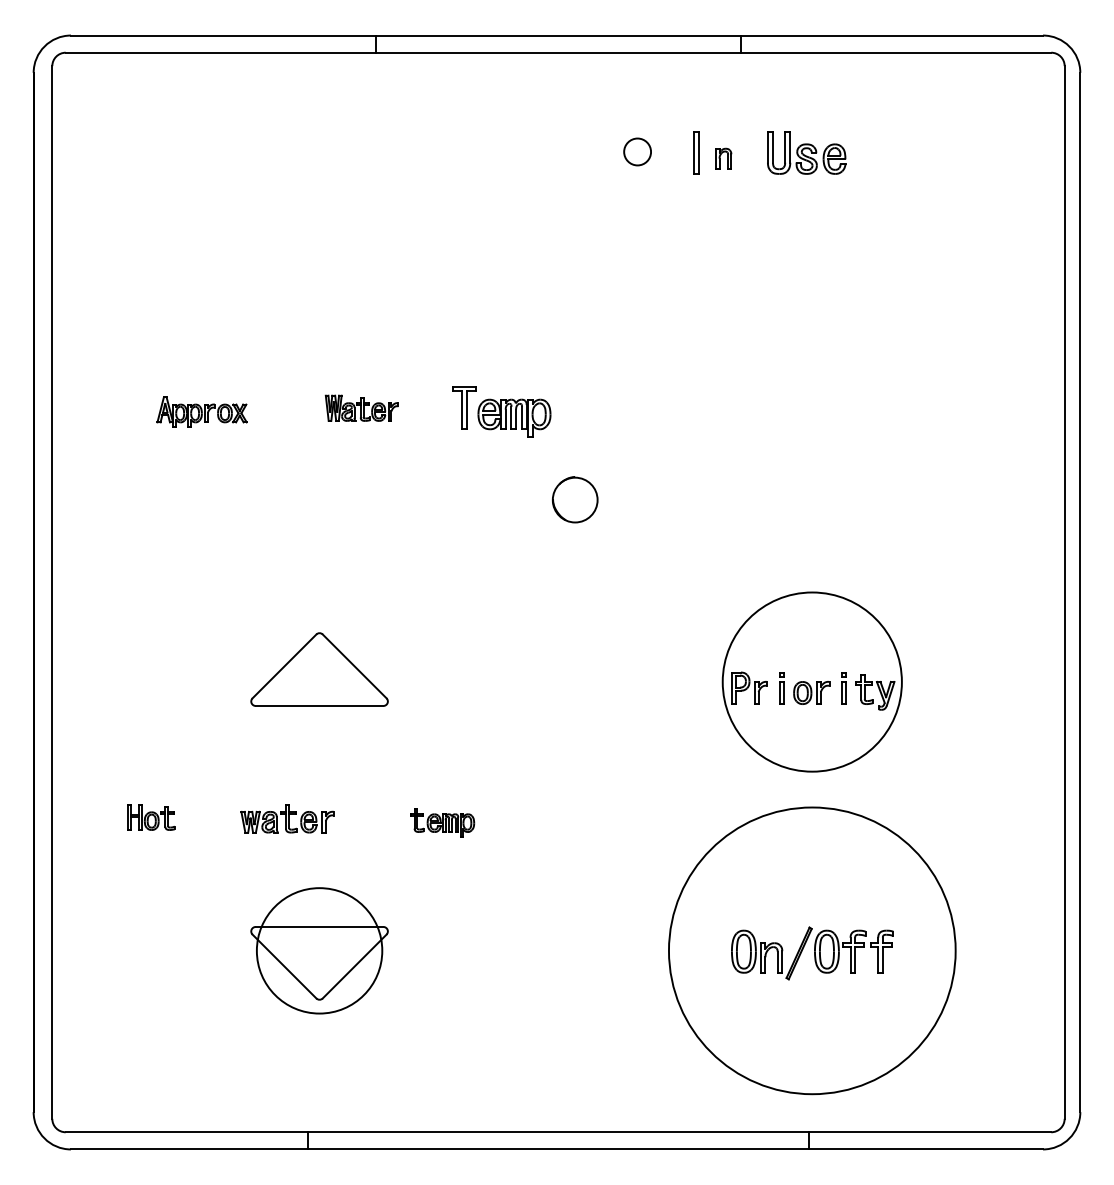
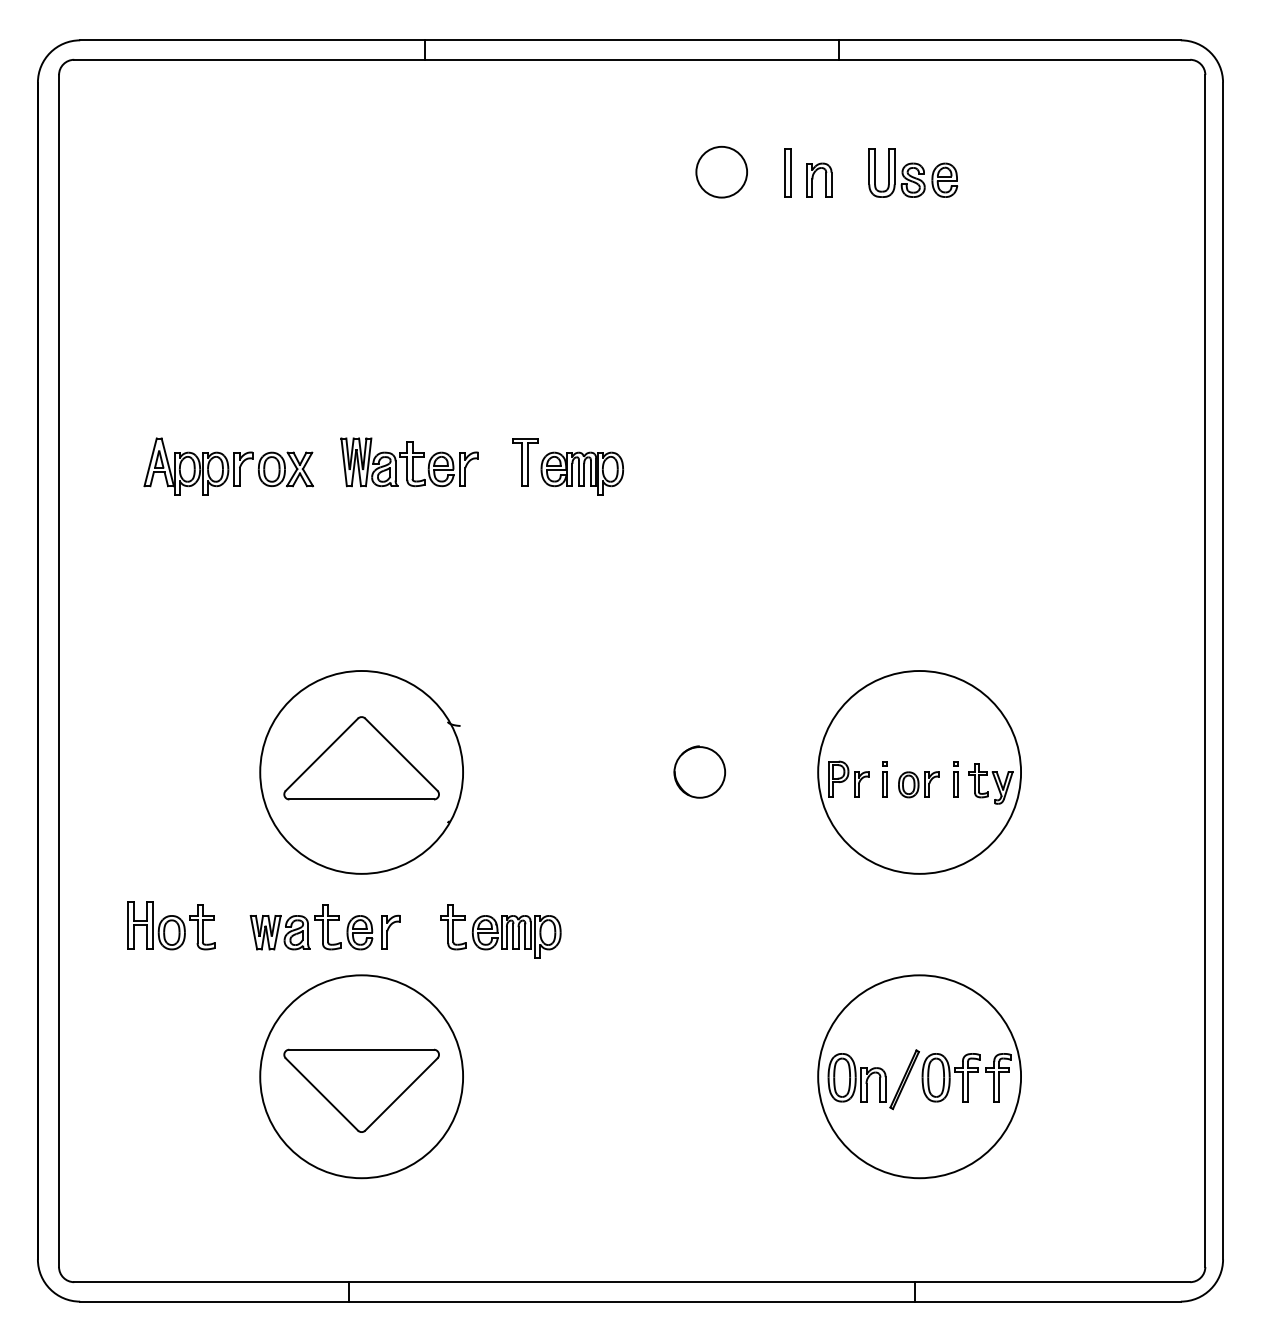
circle: (637, 151) -> (721, 171), size x1.67
part: (723, 158) -> (819, 179), size x1.43
part: (361, 408) -> (409, 462), size x1.67
part: (201, 411) -> (227, 466), size x1.67
part: (574, 499) -> (699, 771), moved
part: (319, 681) -> (361, 771), added
part: (151, 817) -> (171, 925), size x1.67
part: (287, 818) -> (325, 926), size x1.43
part: (442, 822) -> (500, 931), size x1.67
circle: (319, 950) -> (361, 1076), size x1.43
circle: (811, 950) -> (918, 1076), size x0.62

